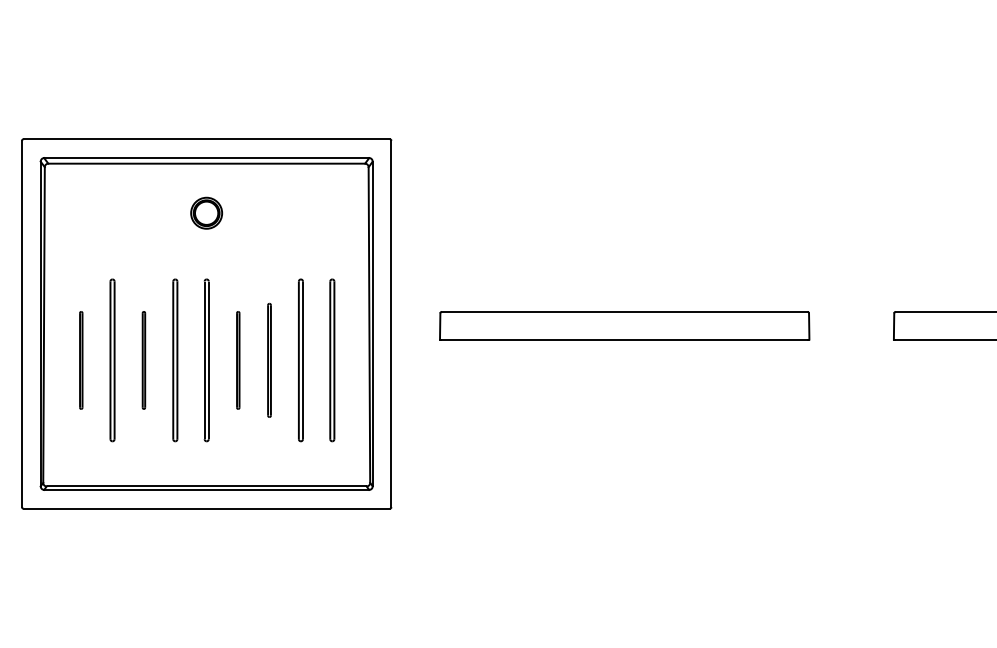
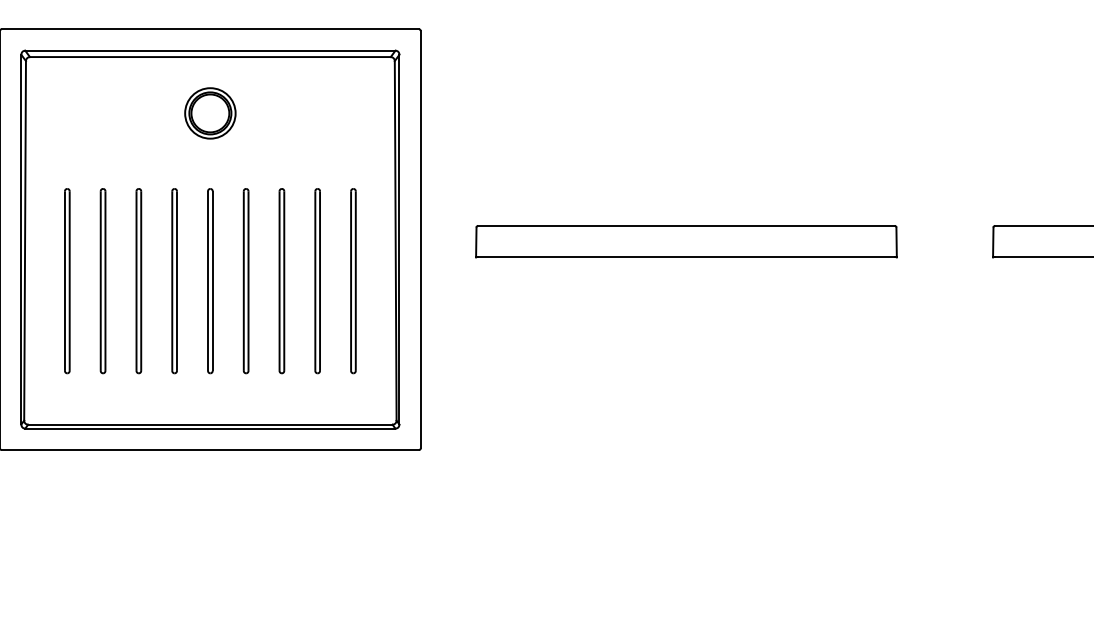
part: (206, 213) -> (210, 113), size x1.43
part: (81, 360) -> (67, 281), size x1.67
part: (143, 360) -> (138, 281), size x1.67
part: (238, 360) -> (246, 281), size x1.67
part: (269, 360) -> (281, 281), size x1.43

